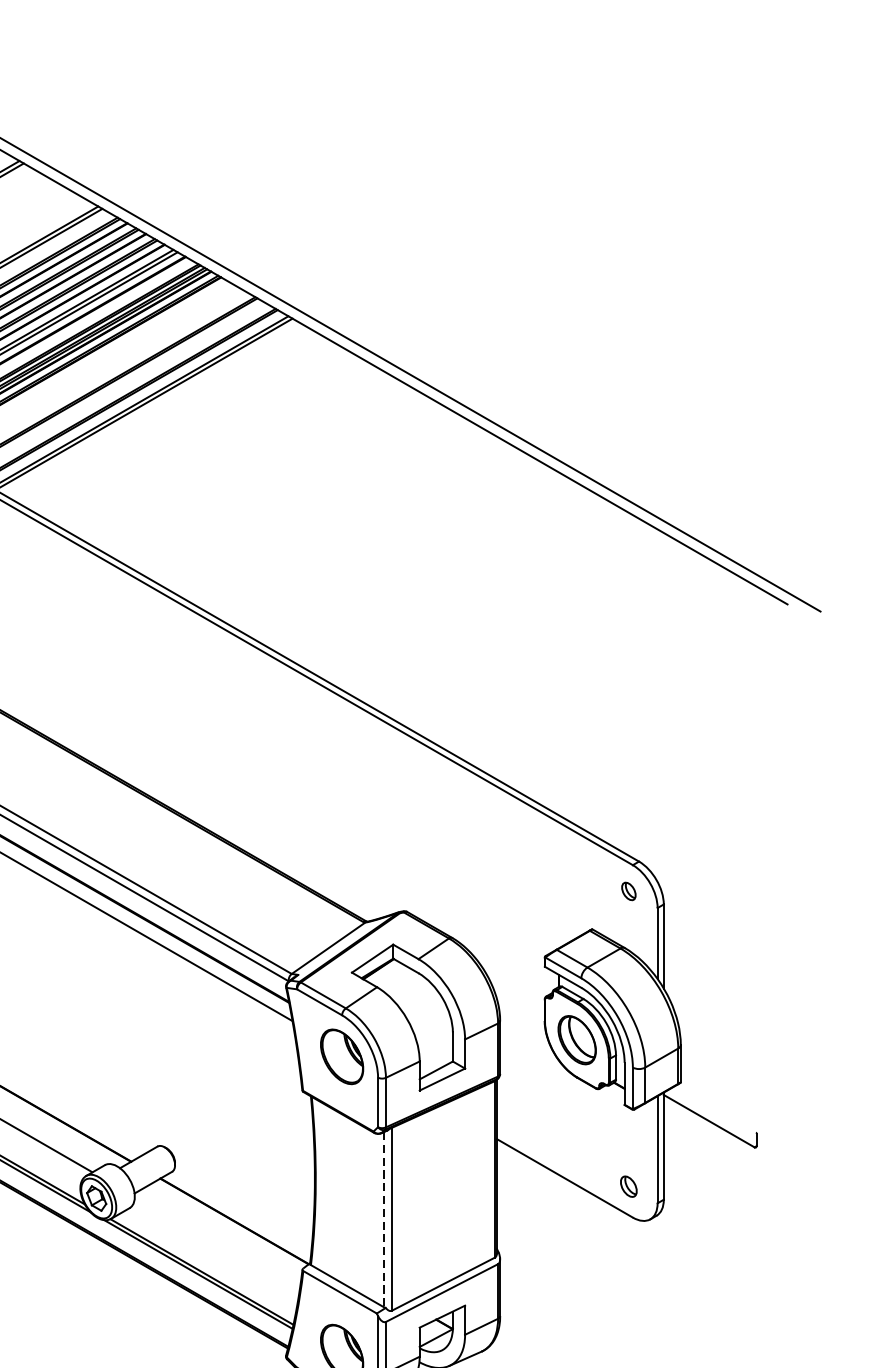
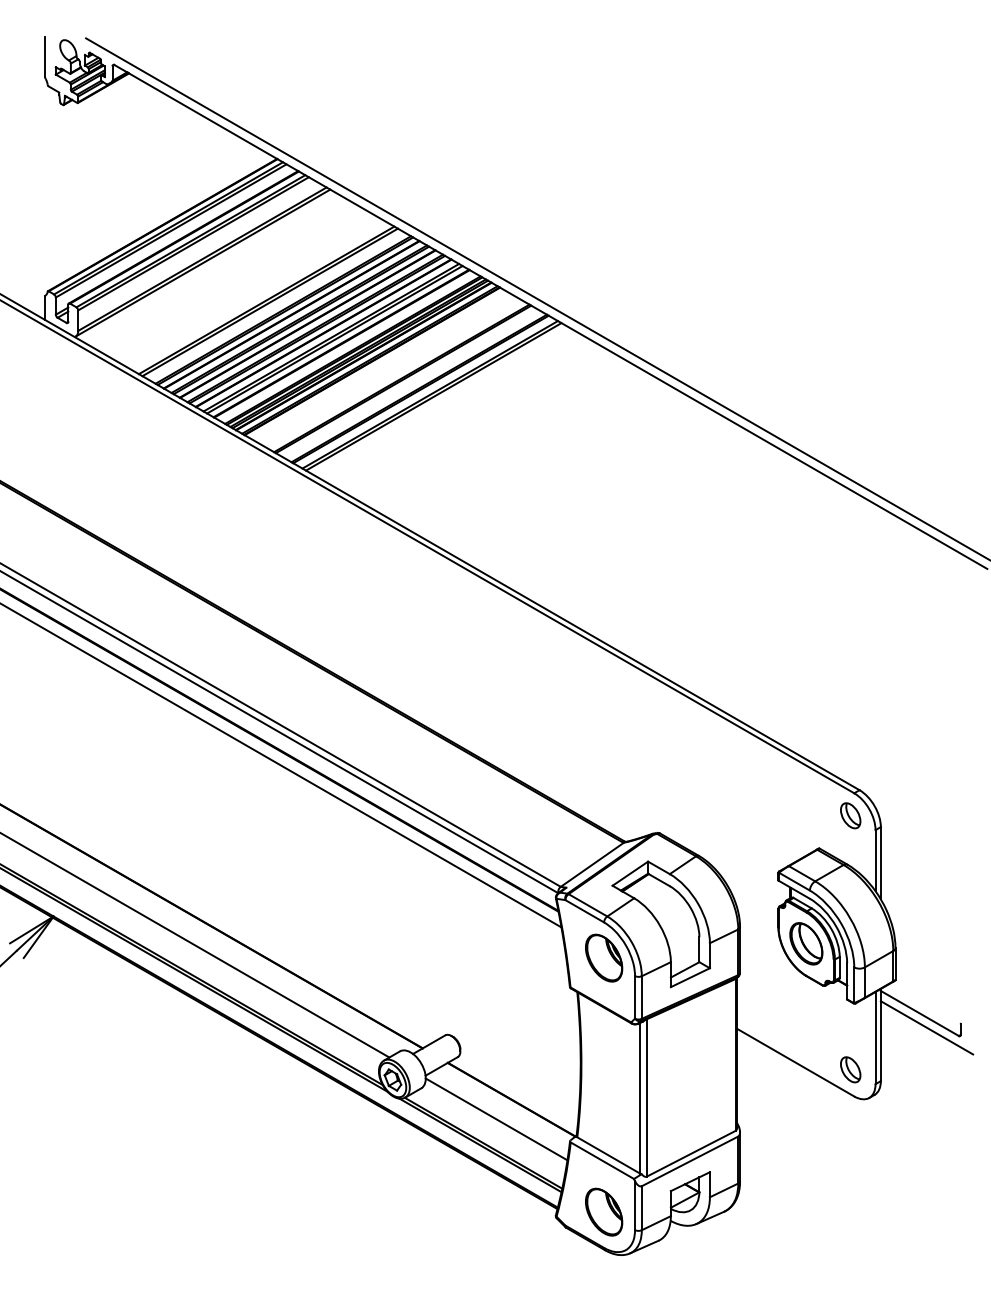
part: (628, 891) -> (850, 815), size x1.67
line: (716, 1137) -> (926, 1027), added
part: (628, 1186) -> (850, 1069), size x1.43
line: (384, 1219) -> (640, 1098), dashed -> solid
line: (217, 1244) -> (496, 1119), added

